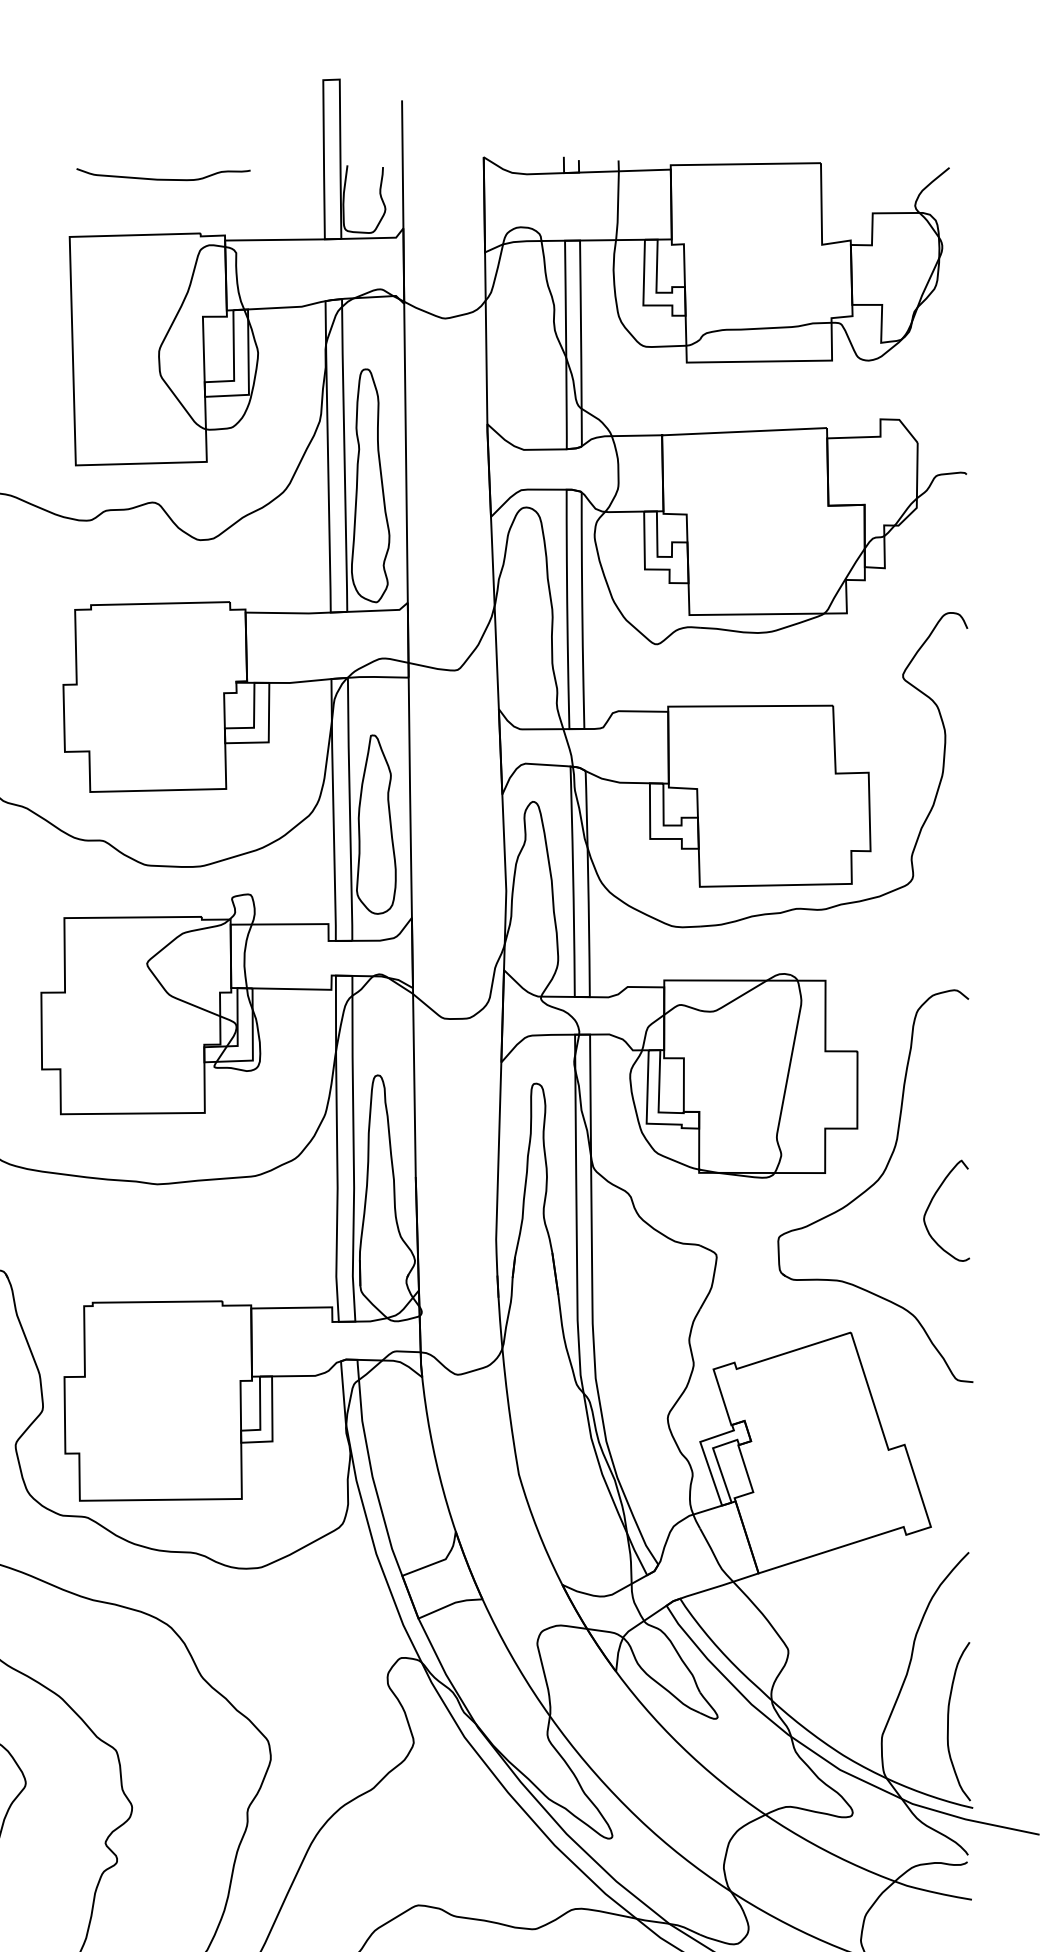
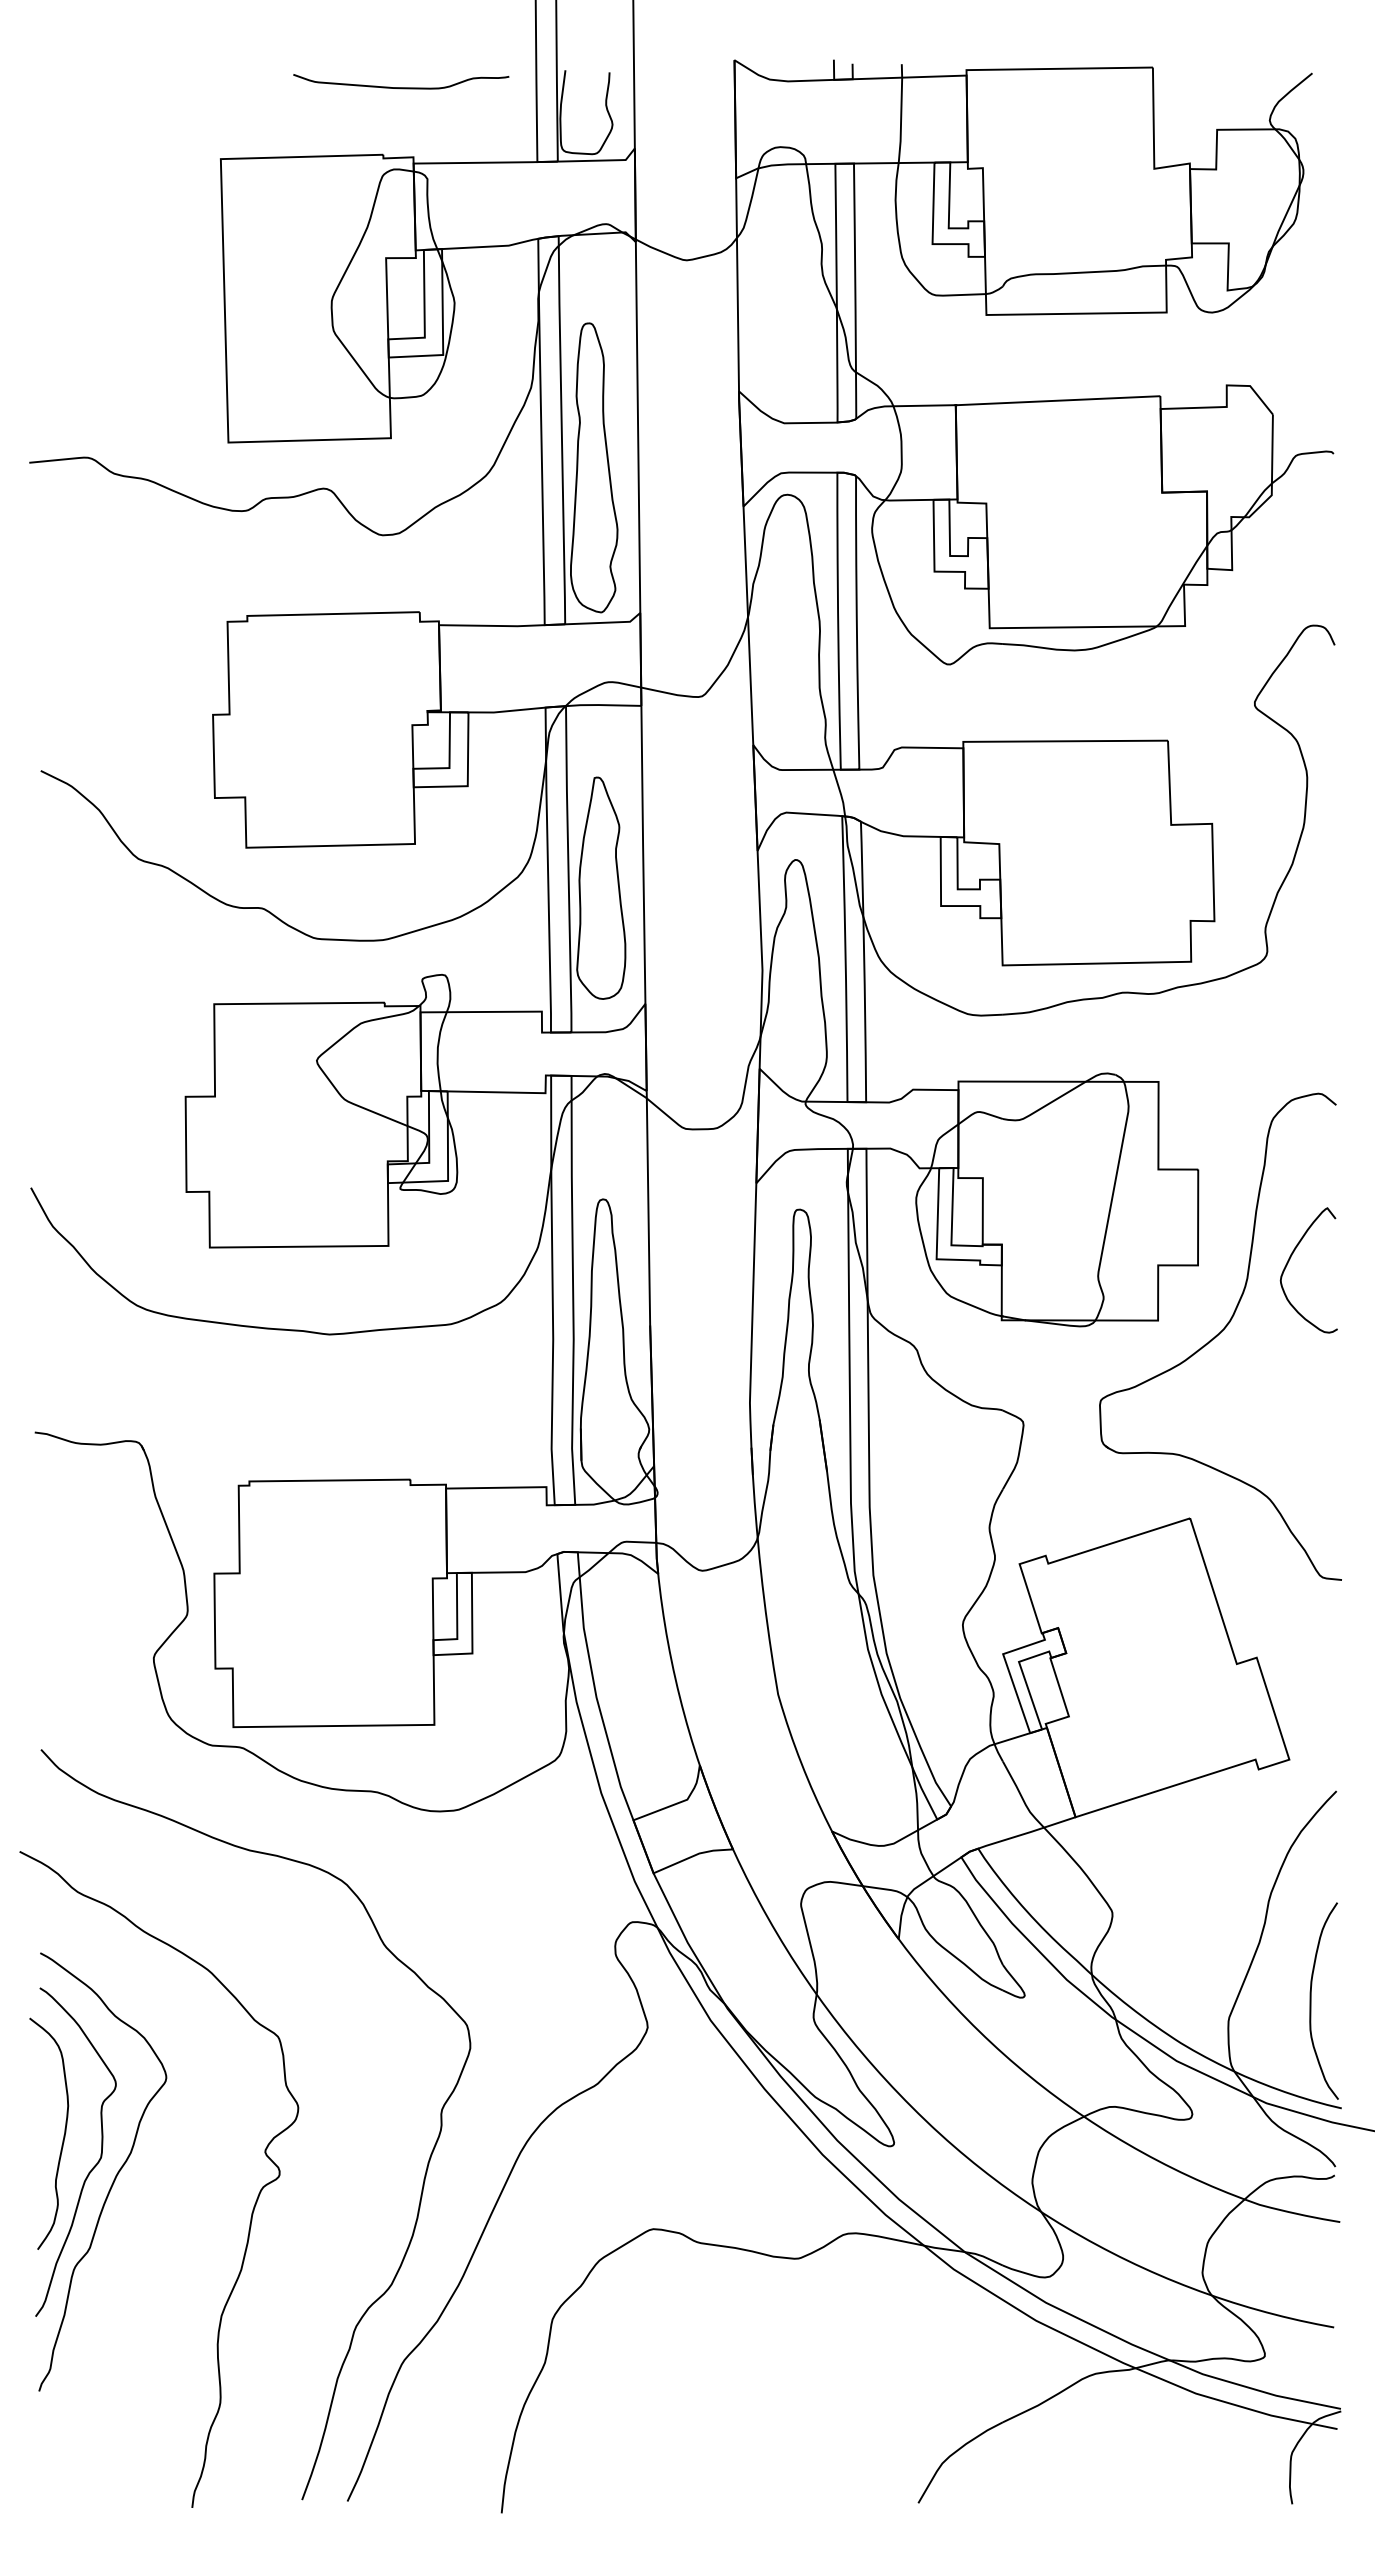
curve: (163, 179) -> (401, 87), moved
curve: (931, 1203) -> (1289, 1261), moved

